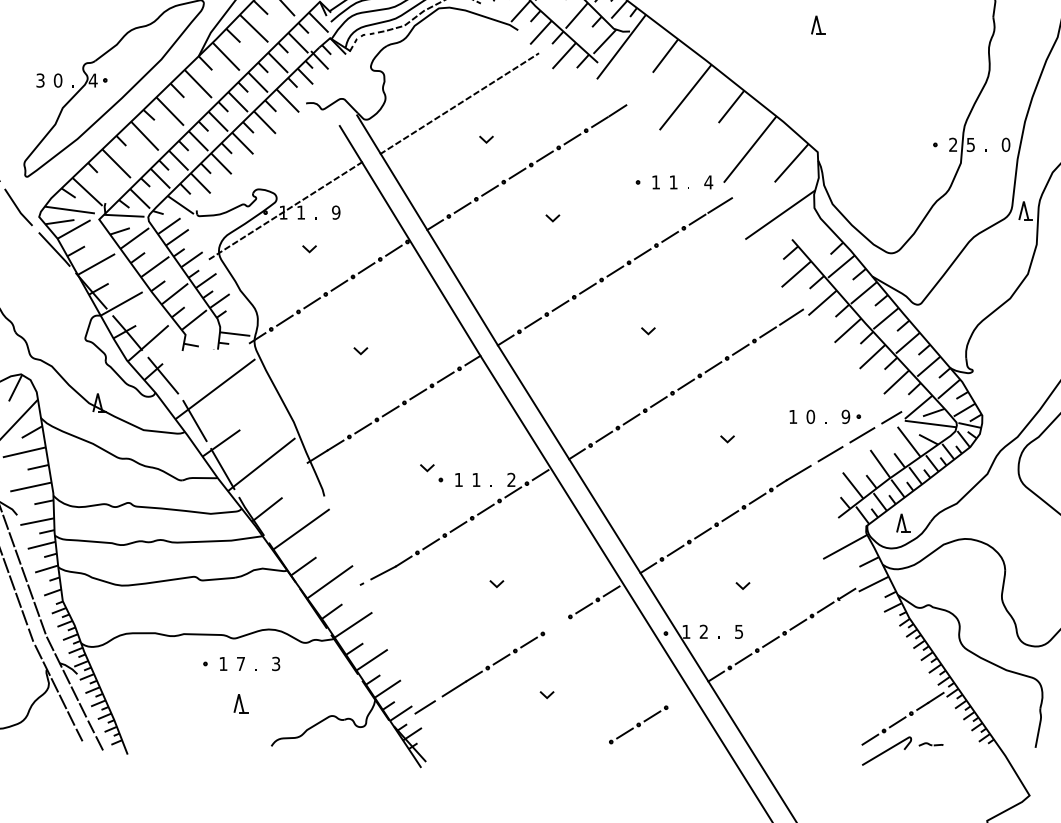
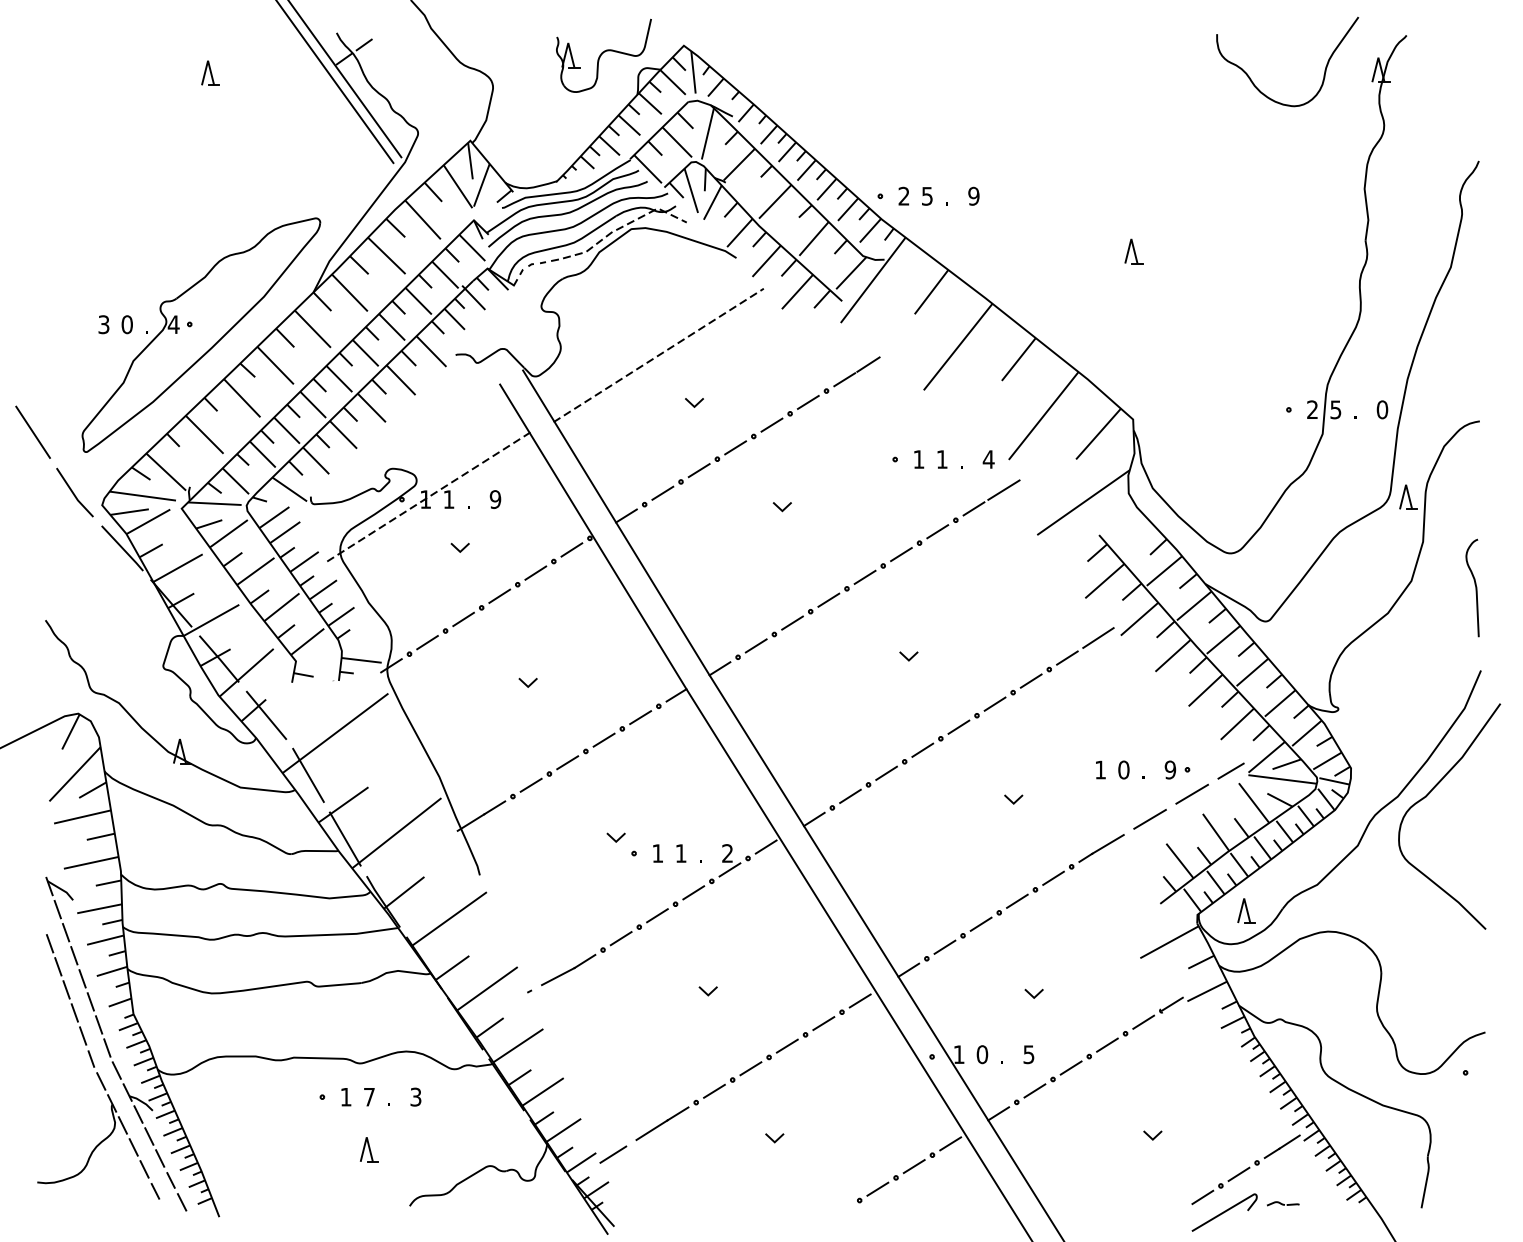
line: (555, 624) -> (786, 1045), added
text: (703, 631) -> (982, 1054), 2 -> 0
line: (830, 693) -> (1150, 1136), added
line: (679, 698) -> (950, 1143), added

